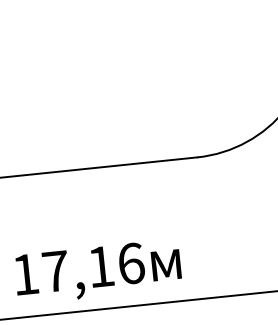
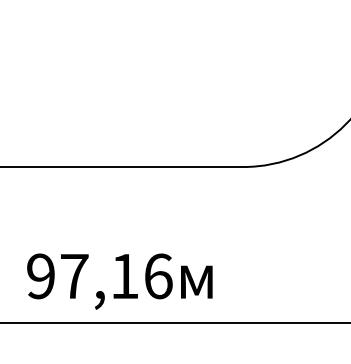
text: (25, 274) -> (40, 276), 17,16 -> 97,16

